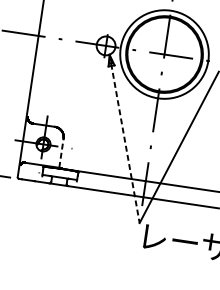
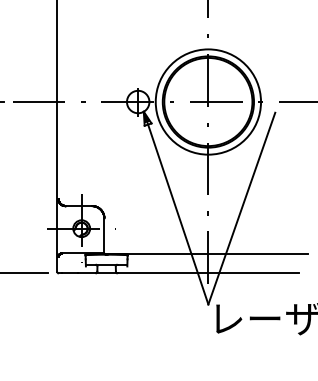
line: (124, 139) -> (176, 208), dashed -> solid
line: (61, 152) -> (104, 235), dashed -> solid

